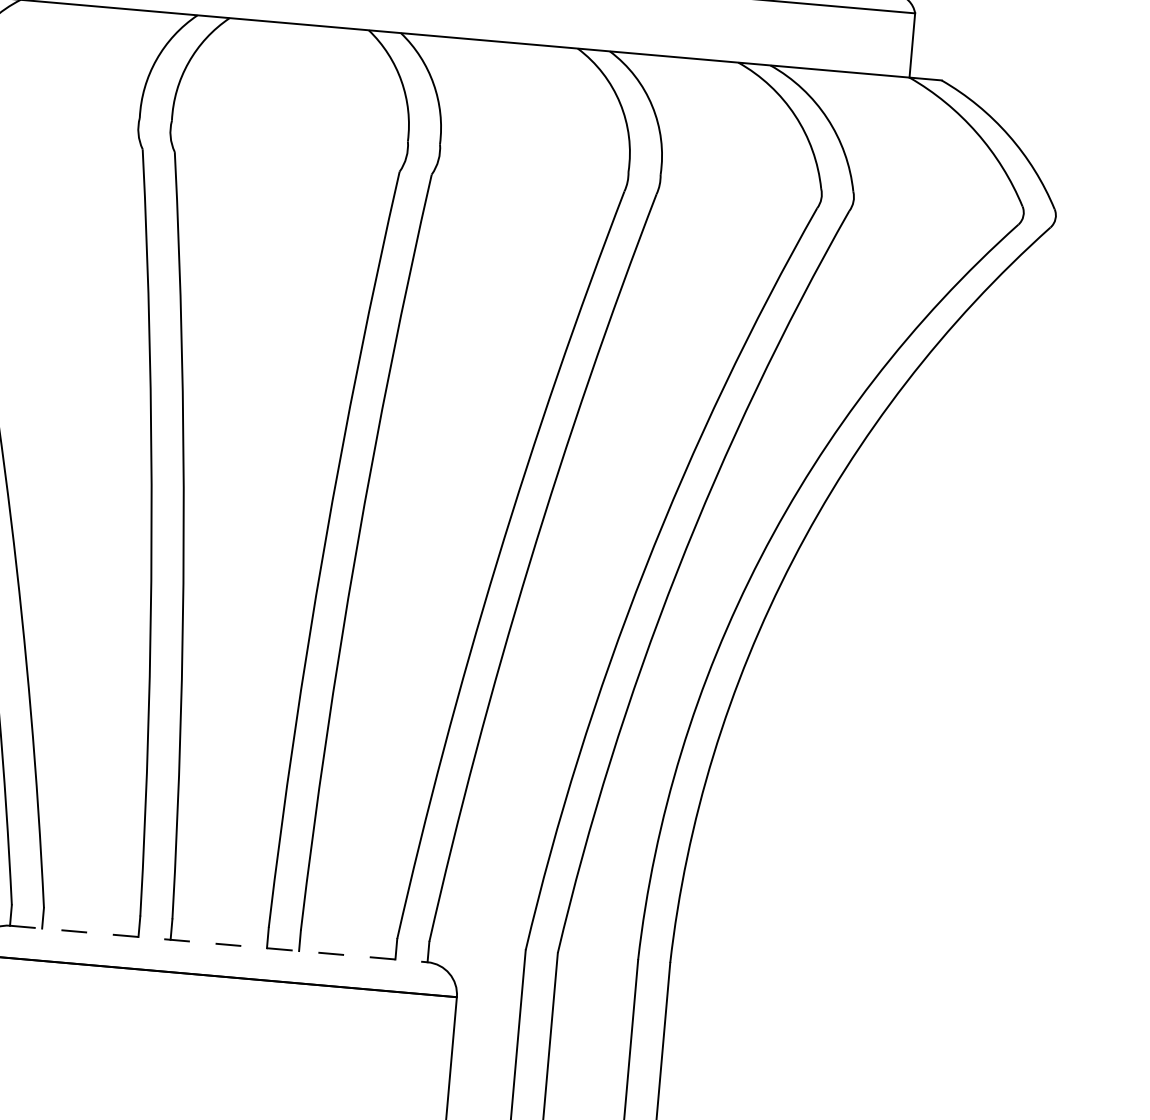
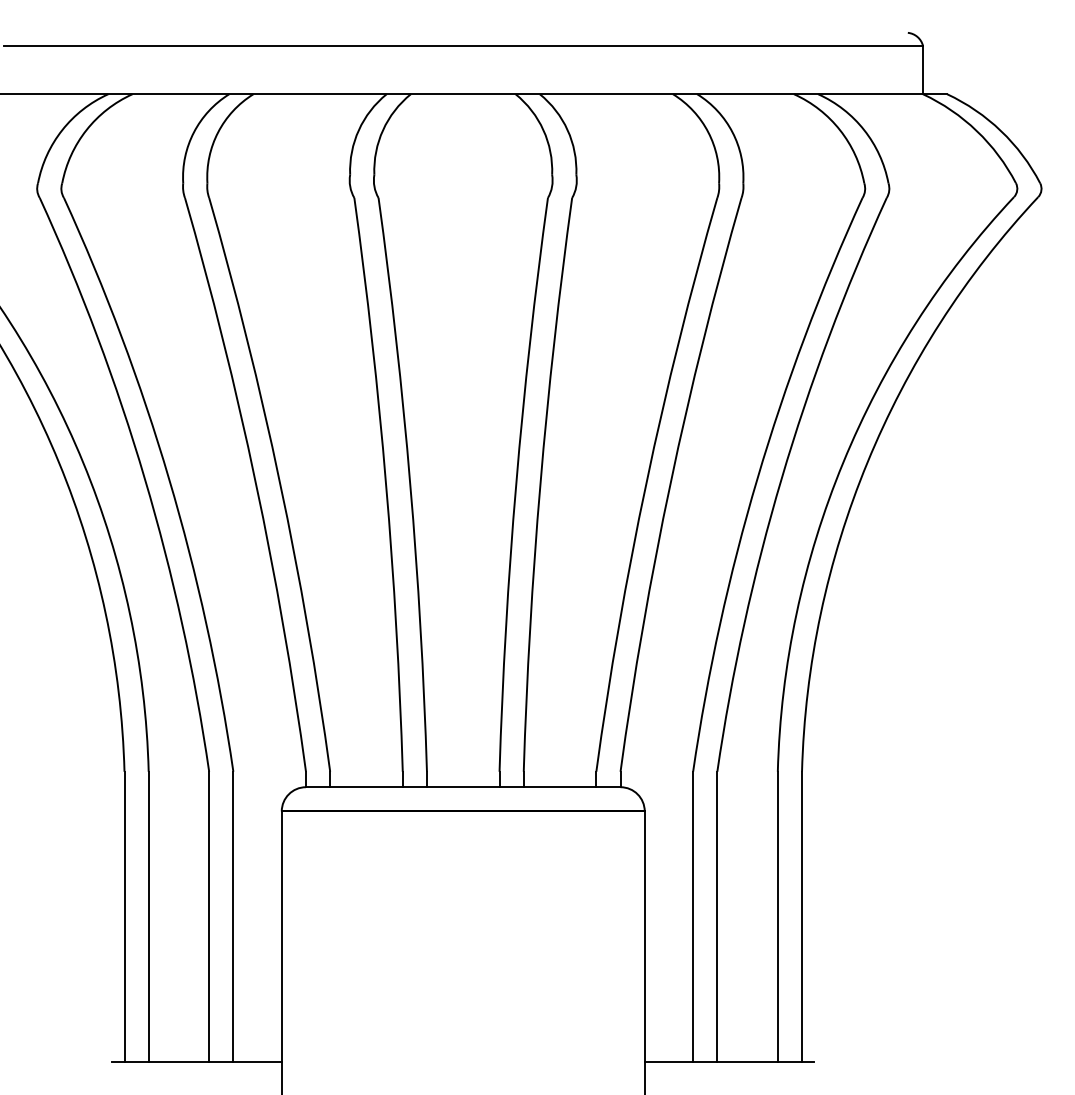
line: (219, 944) -> (463, 787), dashed -> solid

